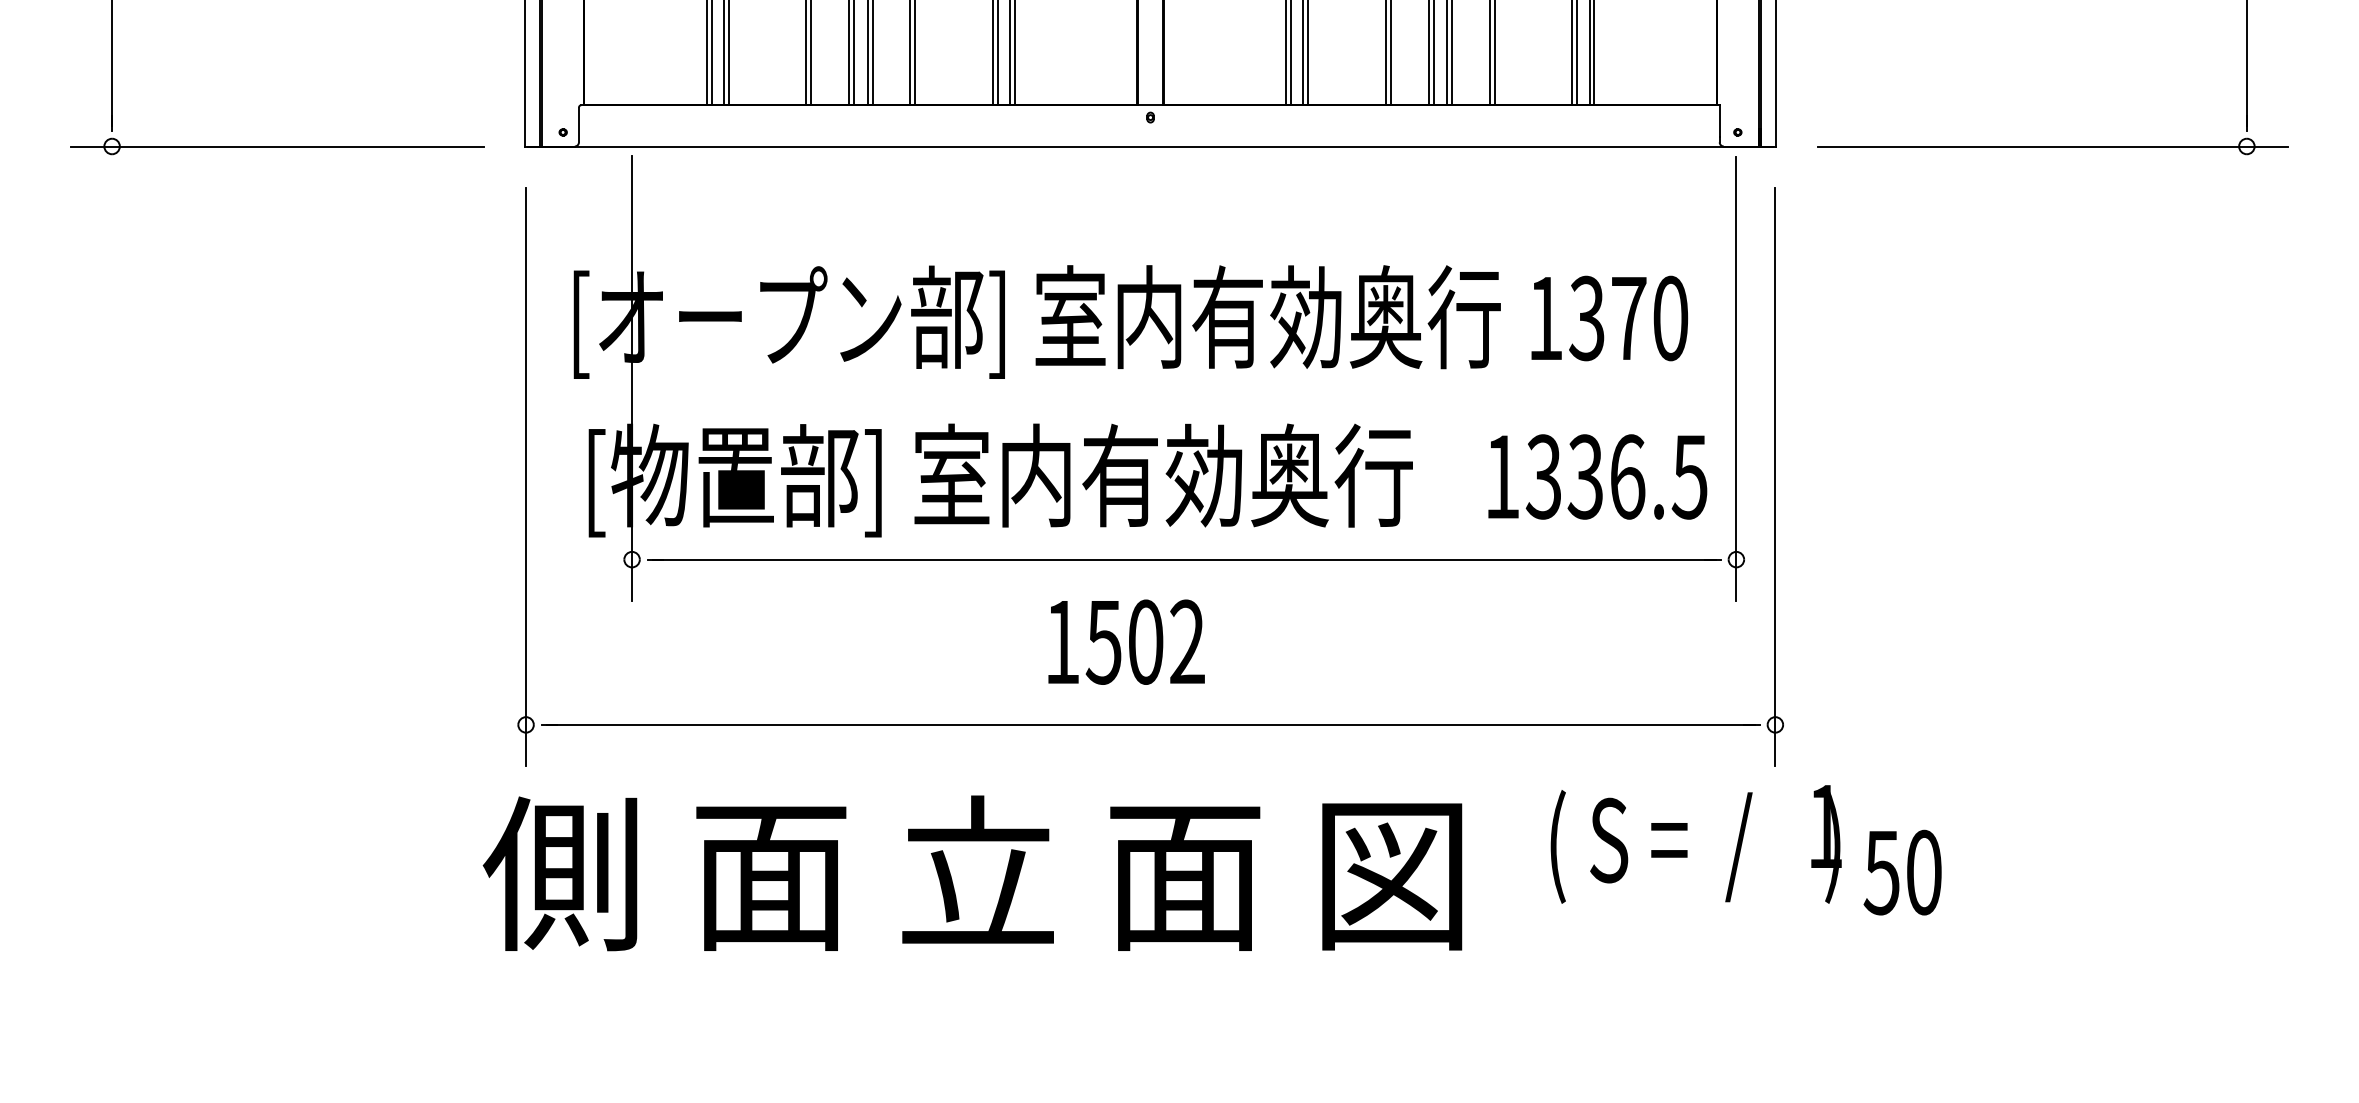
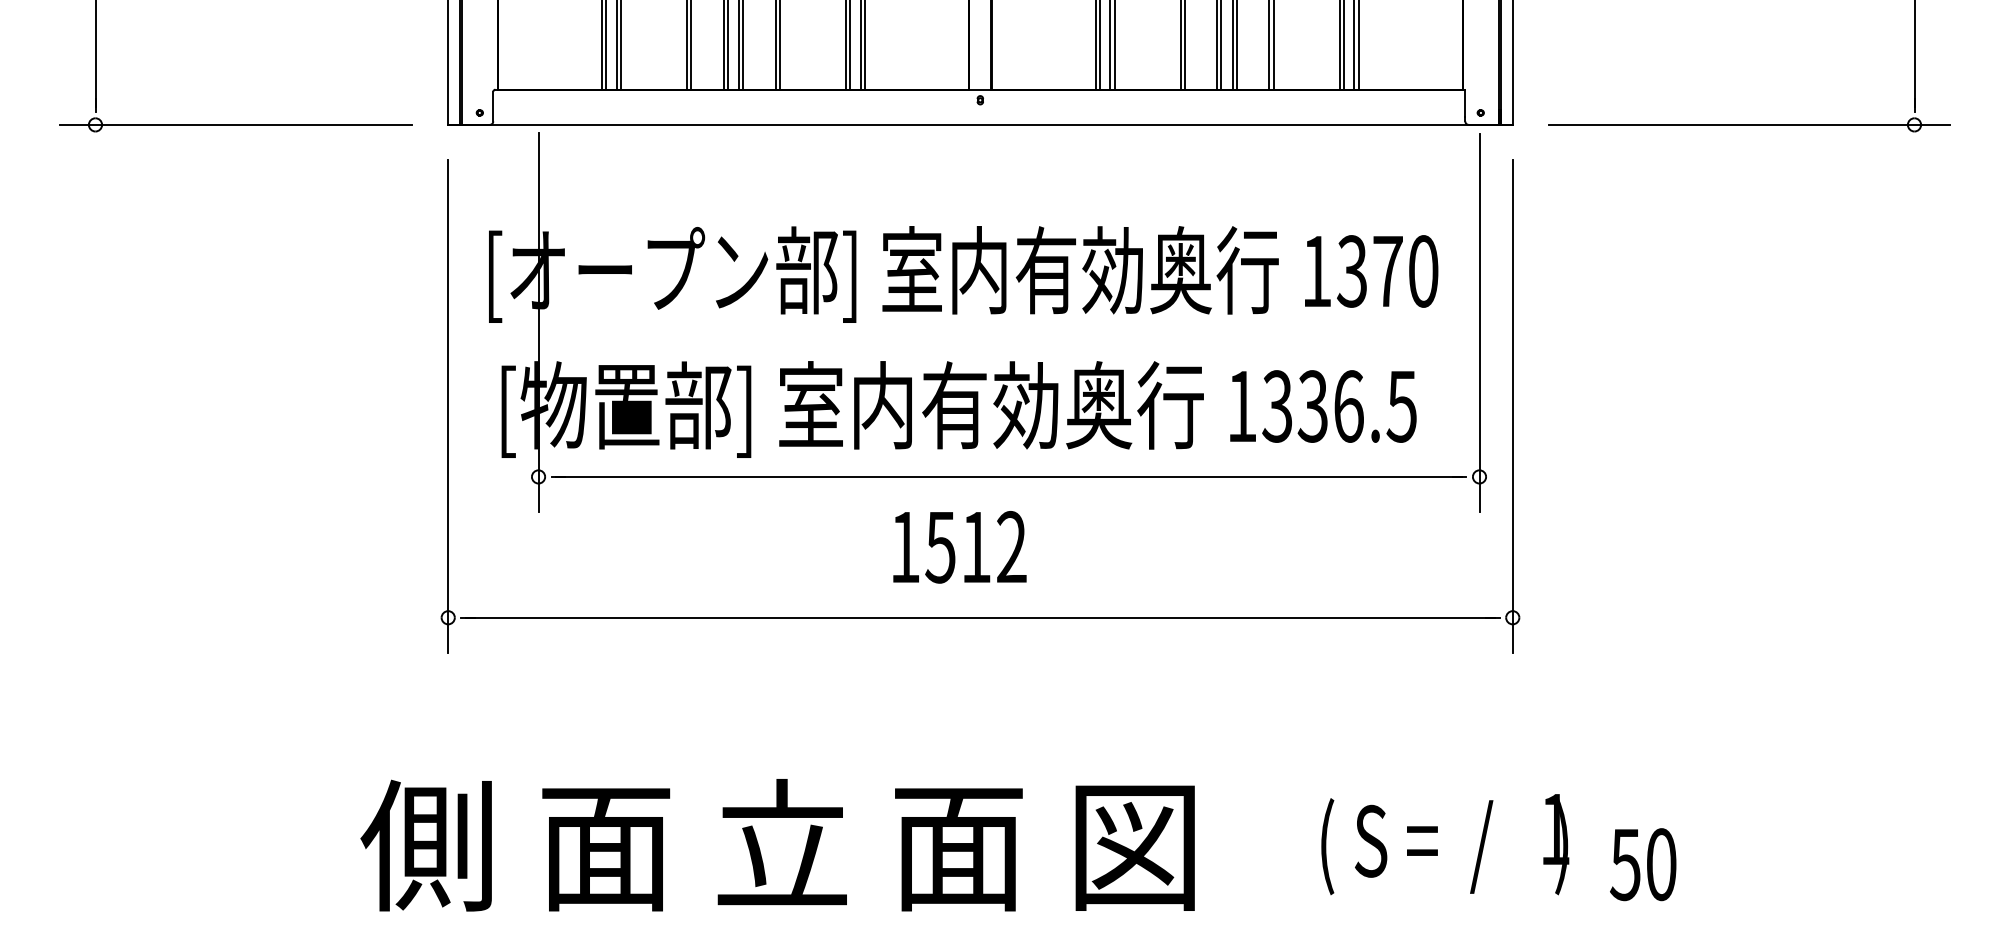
text: (1597, 476) -> (1323, 406), moved
text: (1146, 642) -> (976, 547), 1502 -> 1512
text: (1696, 844) -> (1445, 844), moved
text: (1903, 872) -> (1643, 864), moved
text: (972, 873) -> (777, 845), moved

